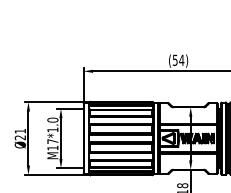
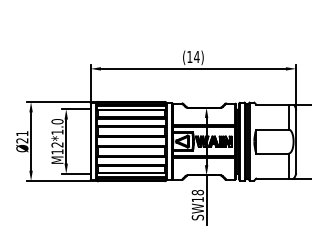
text: (174, 60) -> (189, 57), (54) -> (14)
text: (52, 141) -> (57, 144), M17*1.0 -> M12*1.0

